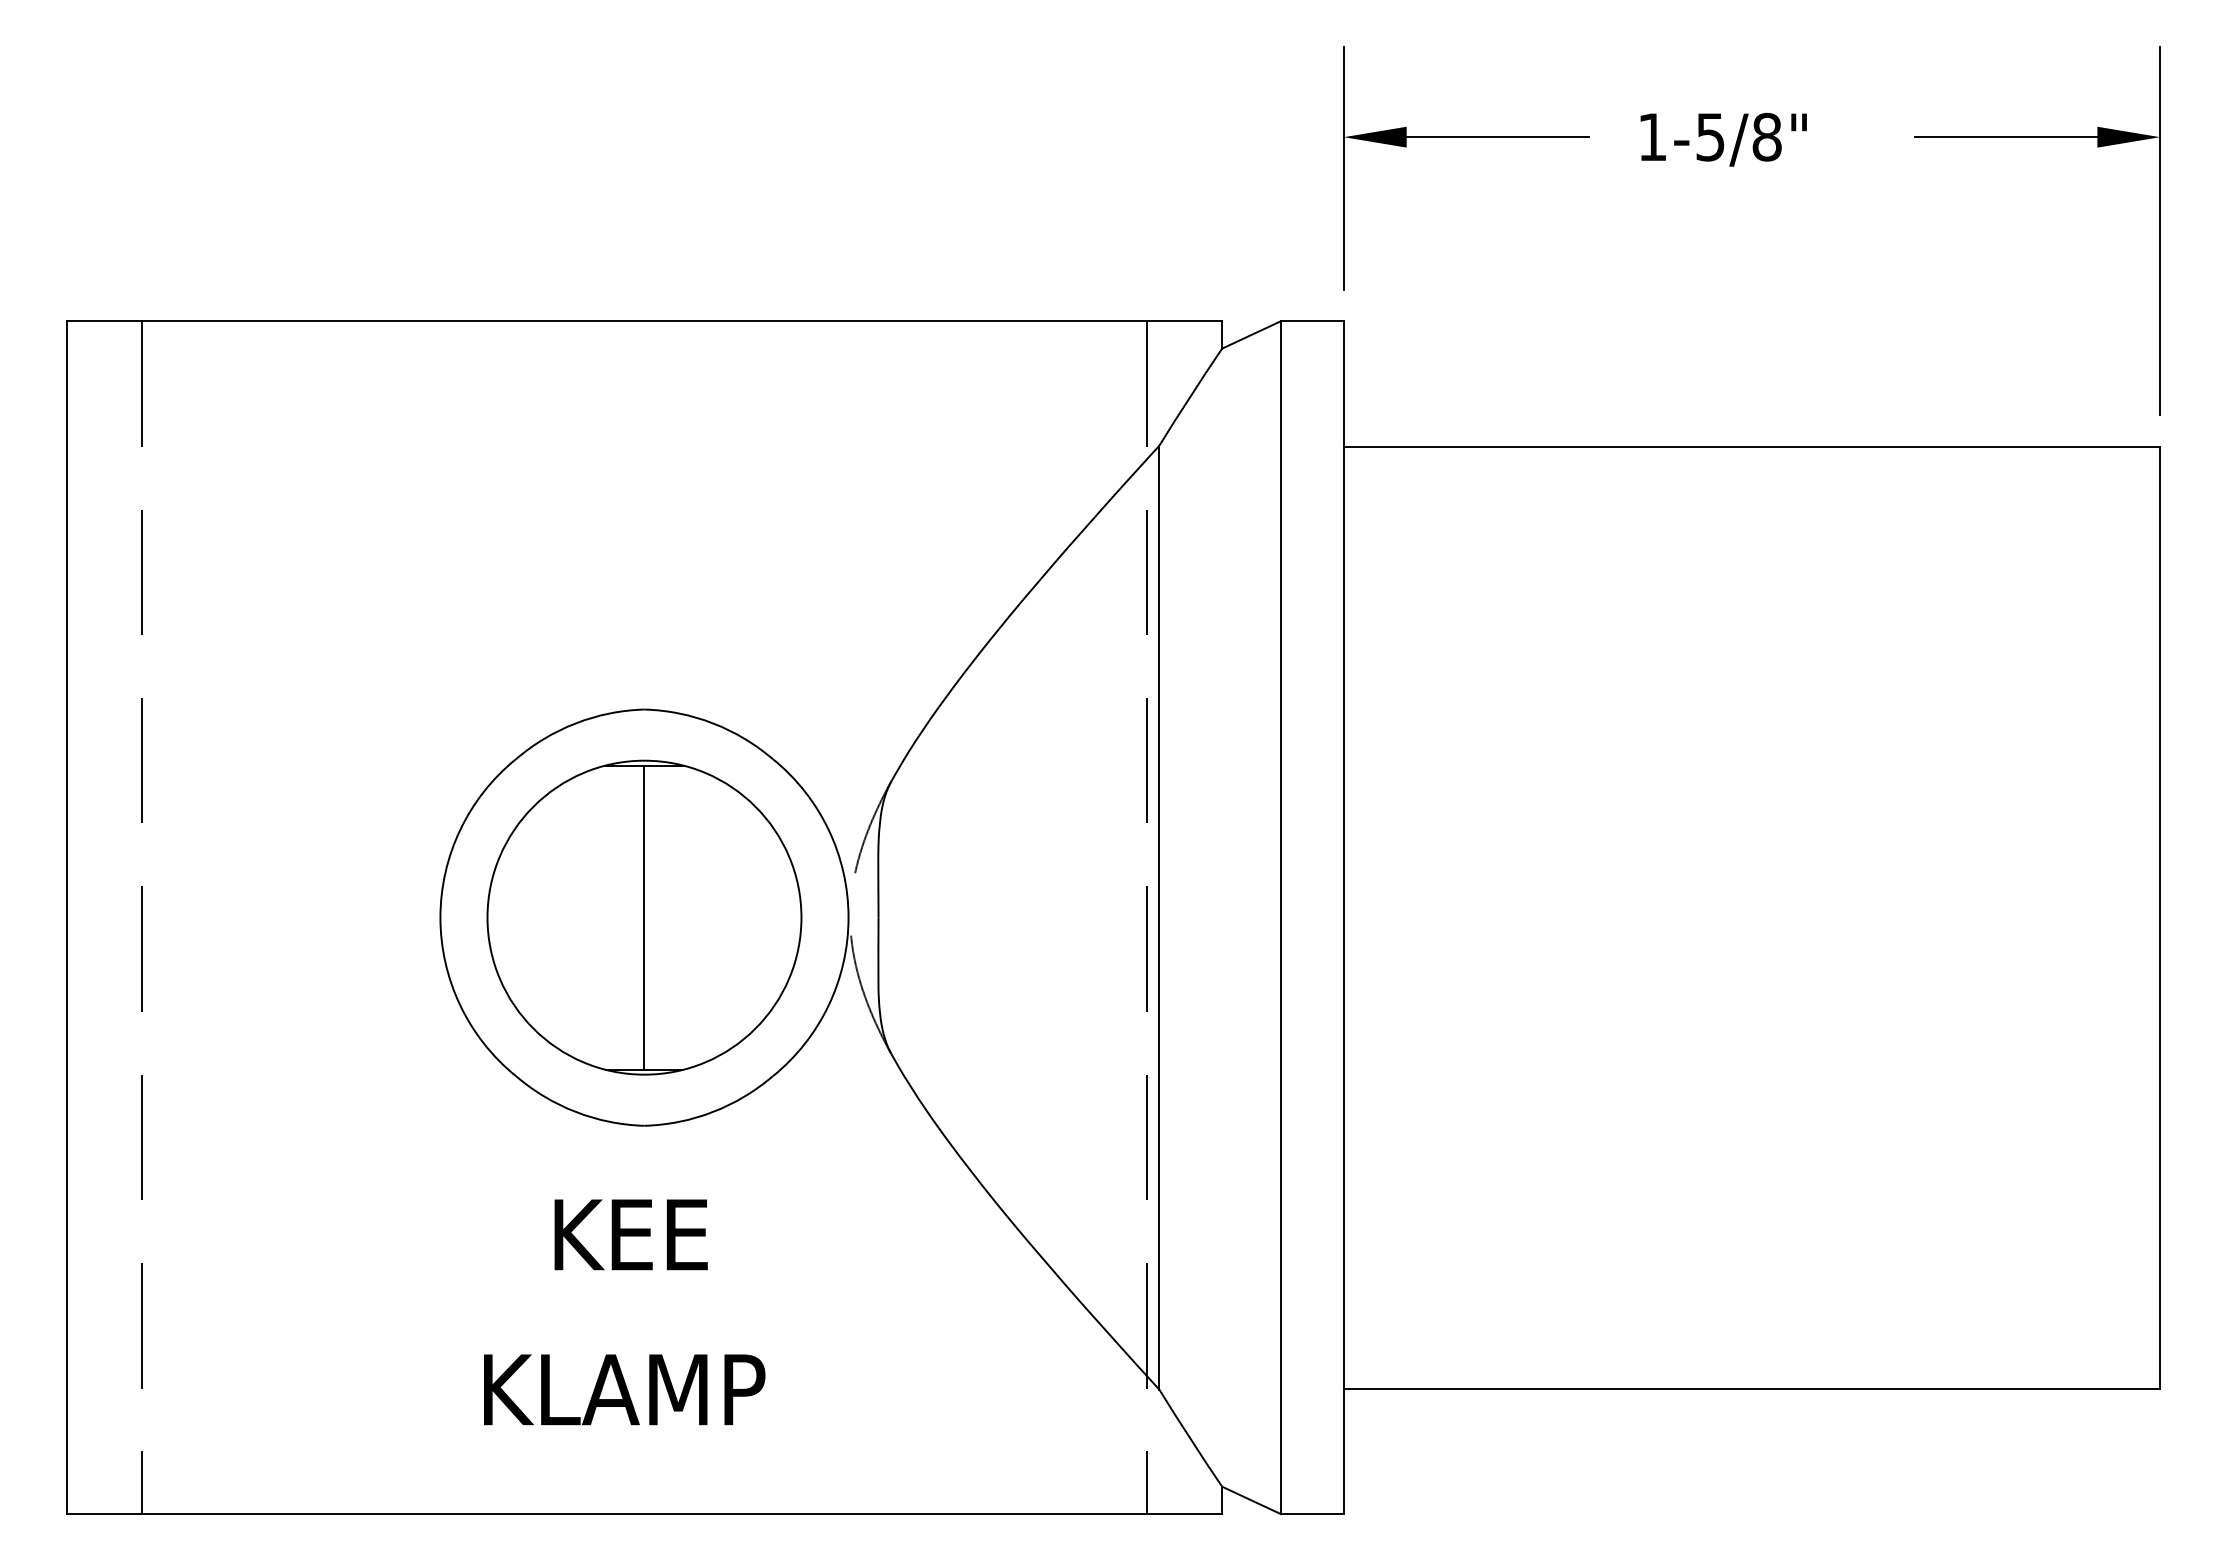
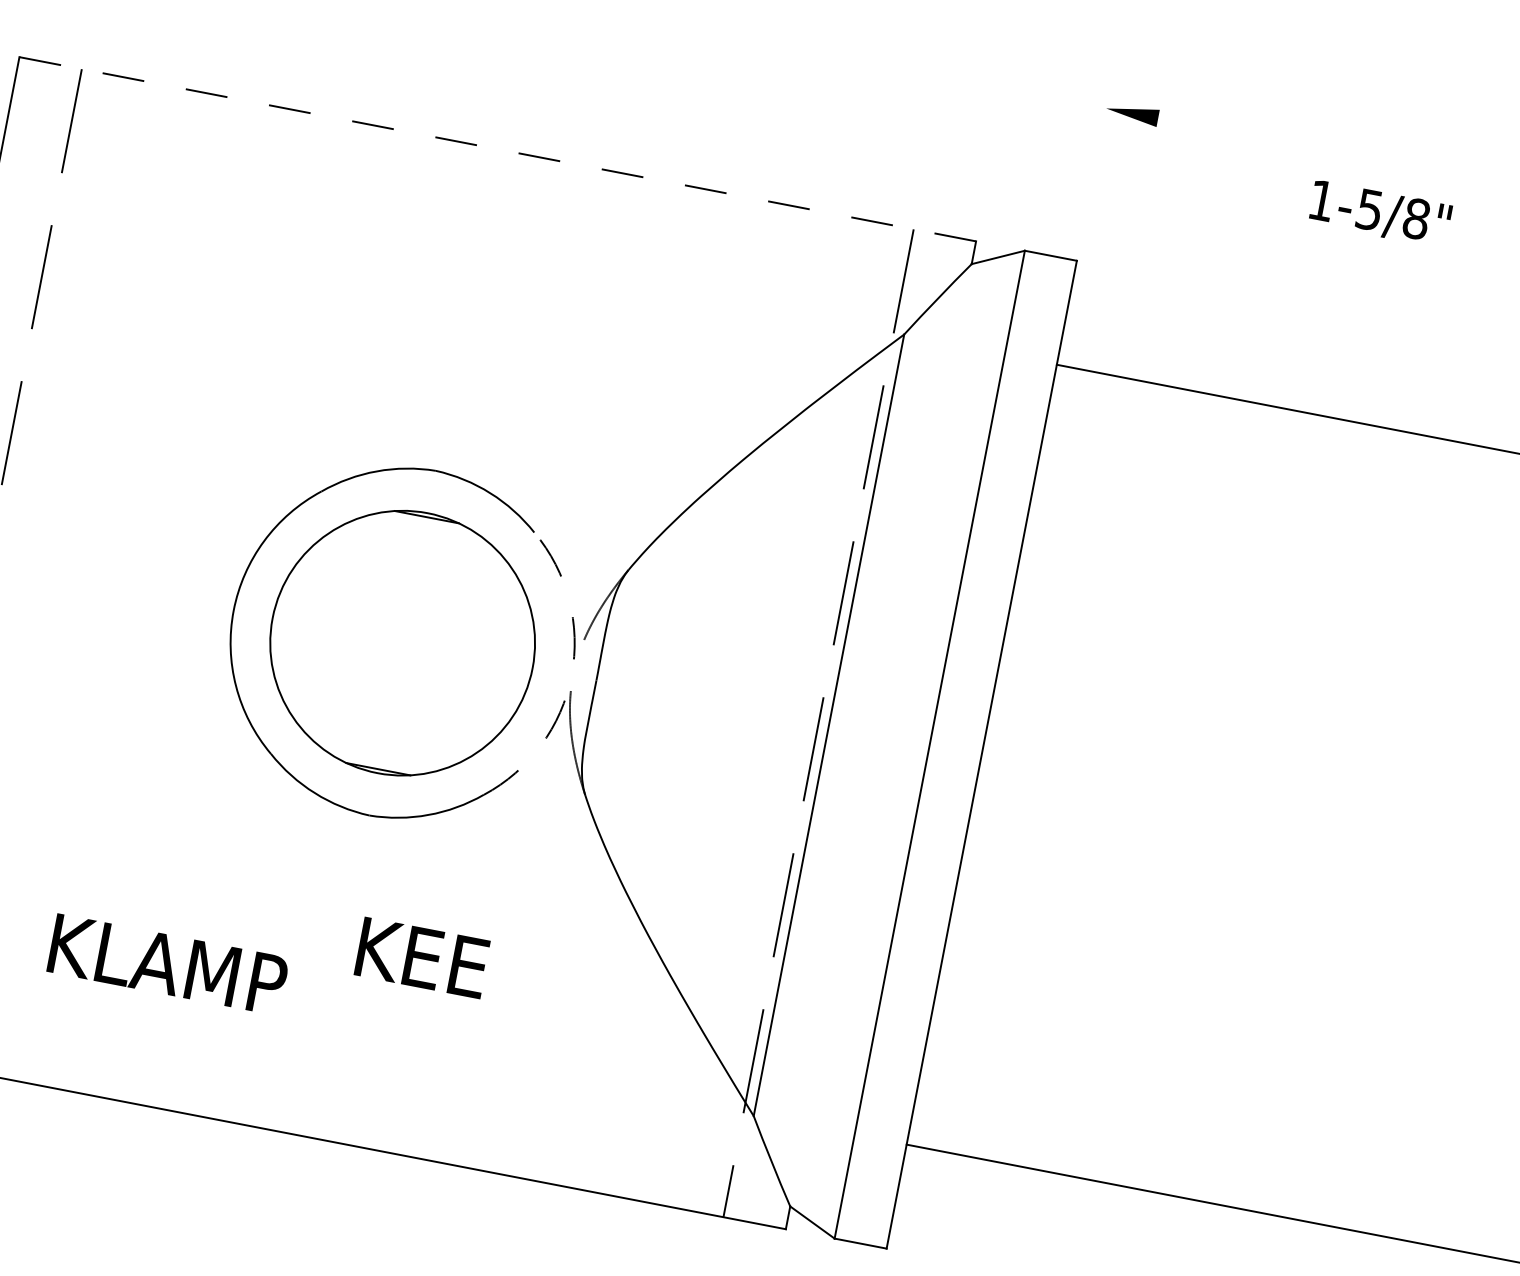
line: (1497, 137) -> (1233, 133), removed
text: (1723, 139) -> (1380, 213), moved
line: (1343, 167) -> (1101, 133), removed
line: (644, 321) -> (497, 149), solid -> dashed
line: (644, 917) -> (402, 643), removed
arc: (848, 917) -> (571, 675), solid -> dashed
text: (630, 1234) -> (421, 957), moved
text: (624, 1389) -> (168, 964), moved

